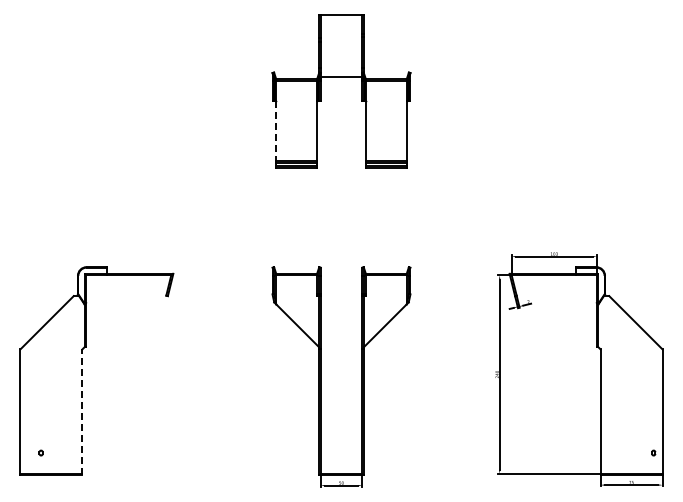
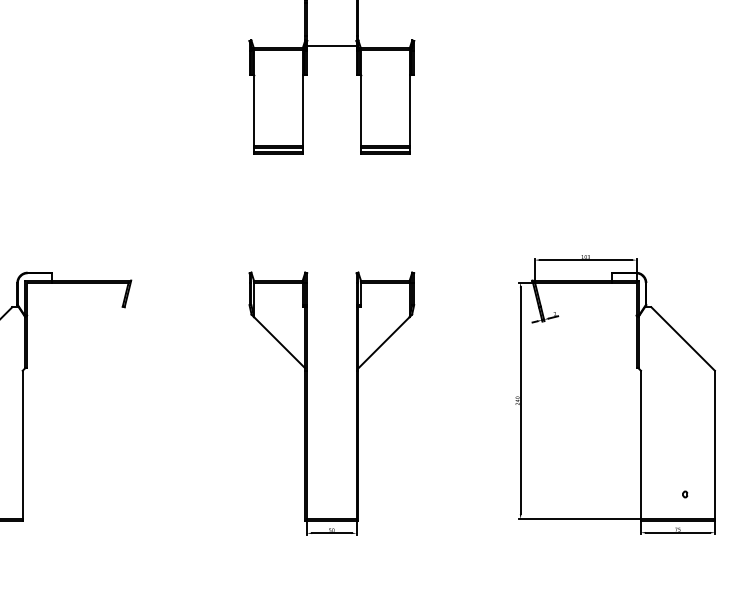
line: (276, 131) -> (254, 110), dashed -> solid
line: (82, 412) -> (22, 446), dashed -> solid
part: (653, 452) -> (685, 493), moved

